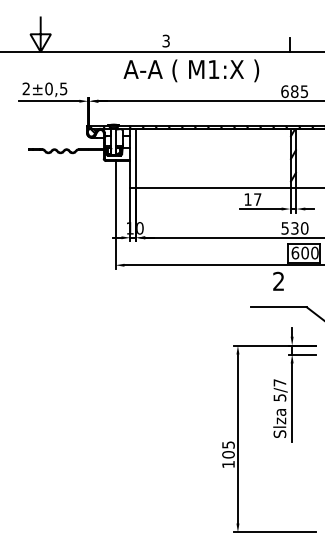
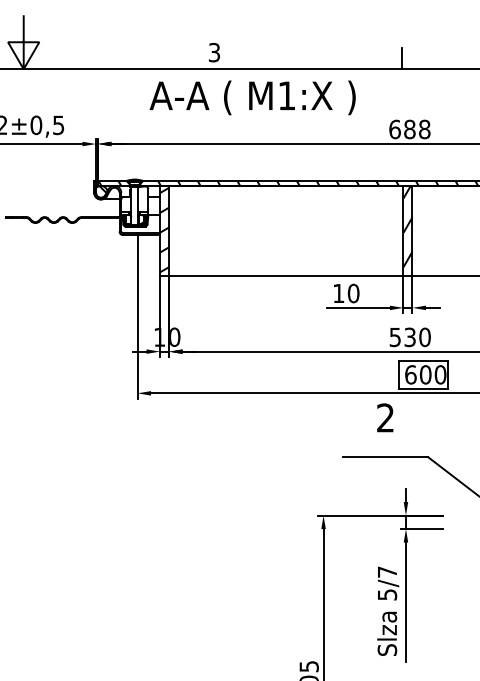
text: (304, 91) -> (424, 129), 685 -> 688
hatch: (133, 157) -> (164, 229), added
text: (257, 199) -> (353, 293), 17 -> 10

